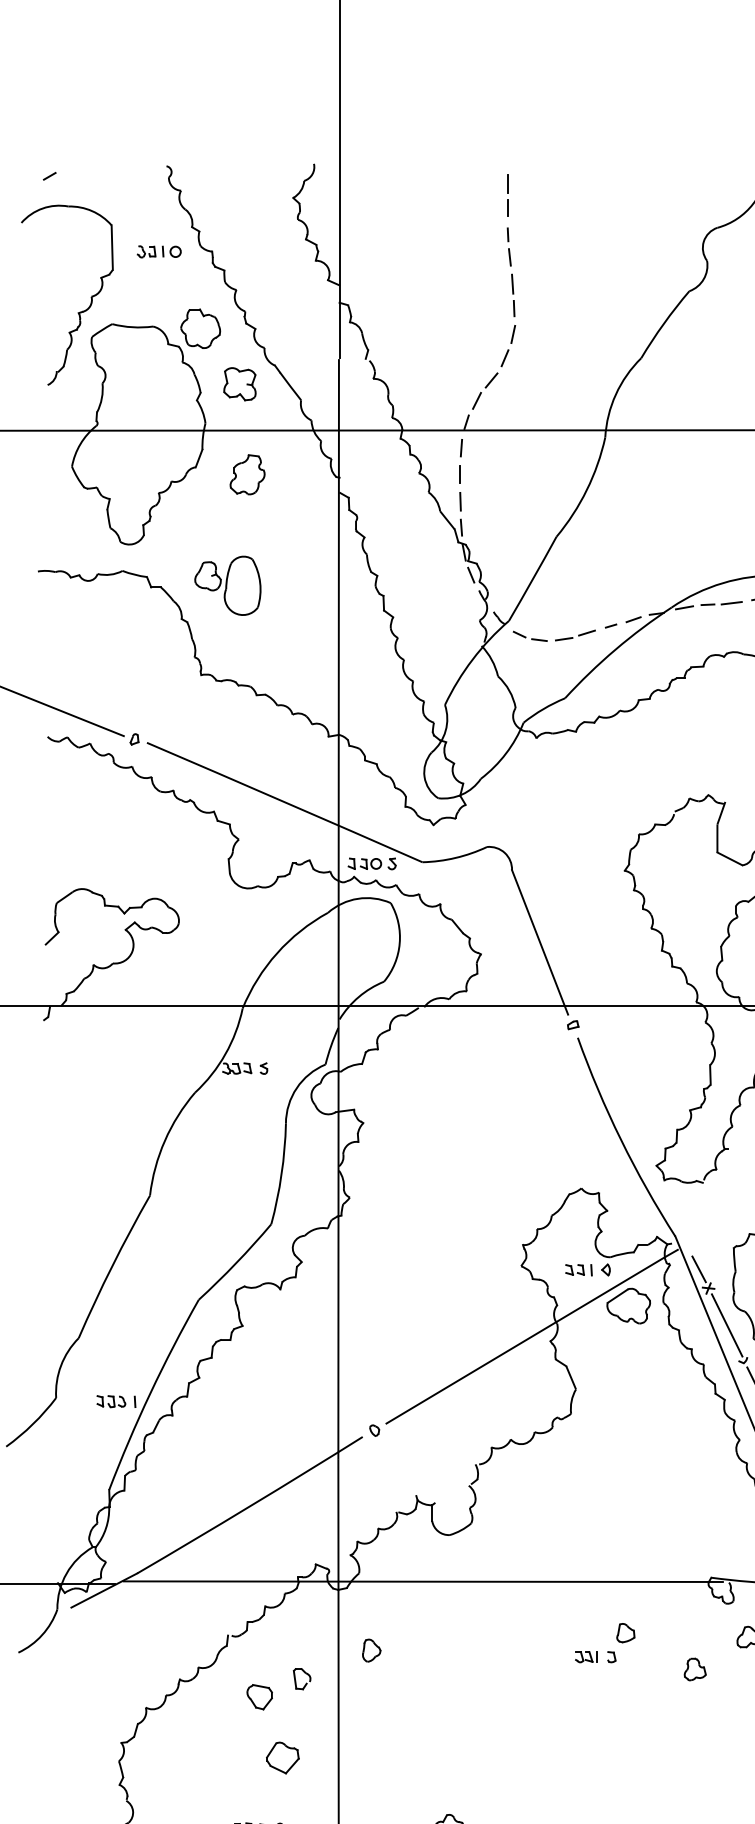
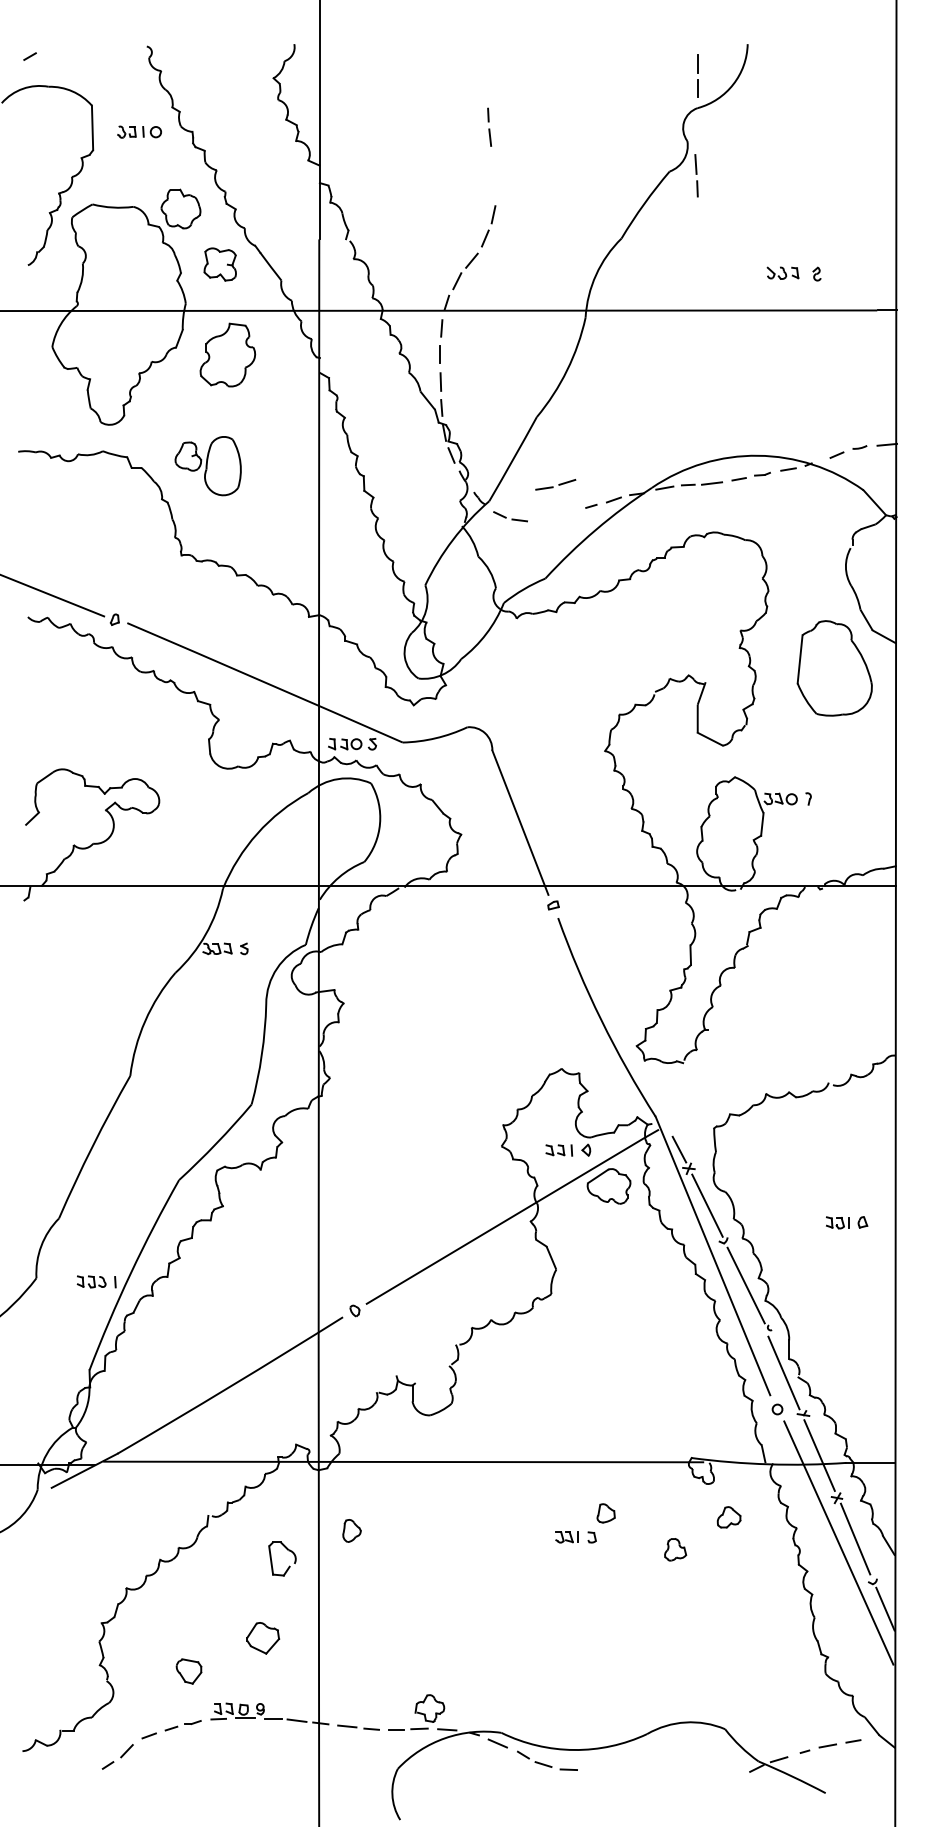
line: (507, 193) -> (697, 73), moved
line: (513, 294) -> (696, 174), moved
part: (247, 474) -> (227, 354), size x1.6
part: (575, 635) -> (555, 484), moved
part: (302, 1679) -> (282, 1559), size x1.6
part: (259, 1697) -> (188, 1671), moved

